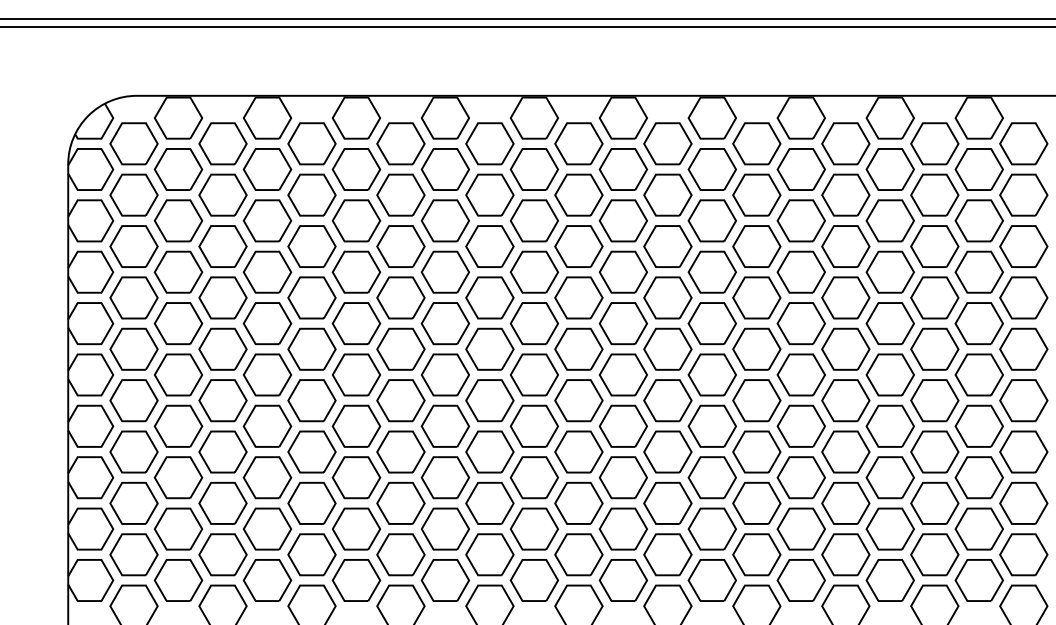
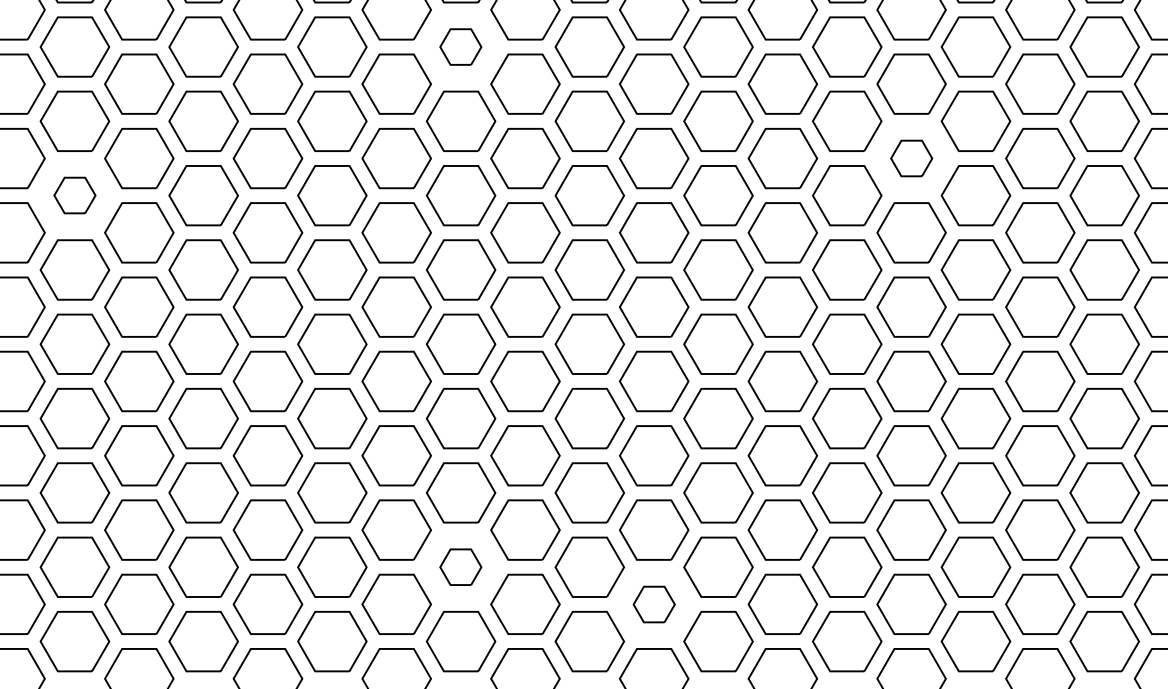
part: (533, 169) -> (459, 47), size x0.6
part: (845, 246) -> (911, 158), size x0.6
part: (267, 271) -> (74, 194), size x0.6
part: (533, 528) -> (459, 566), size x0.6
part: (667, 554) -> (653, 604), size x0.6

